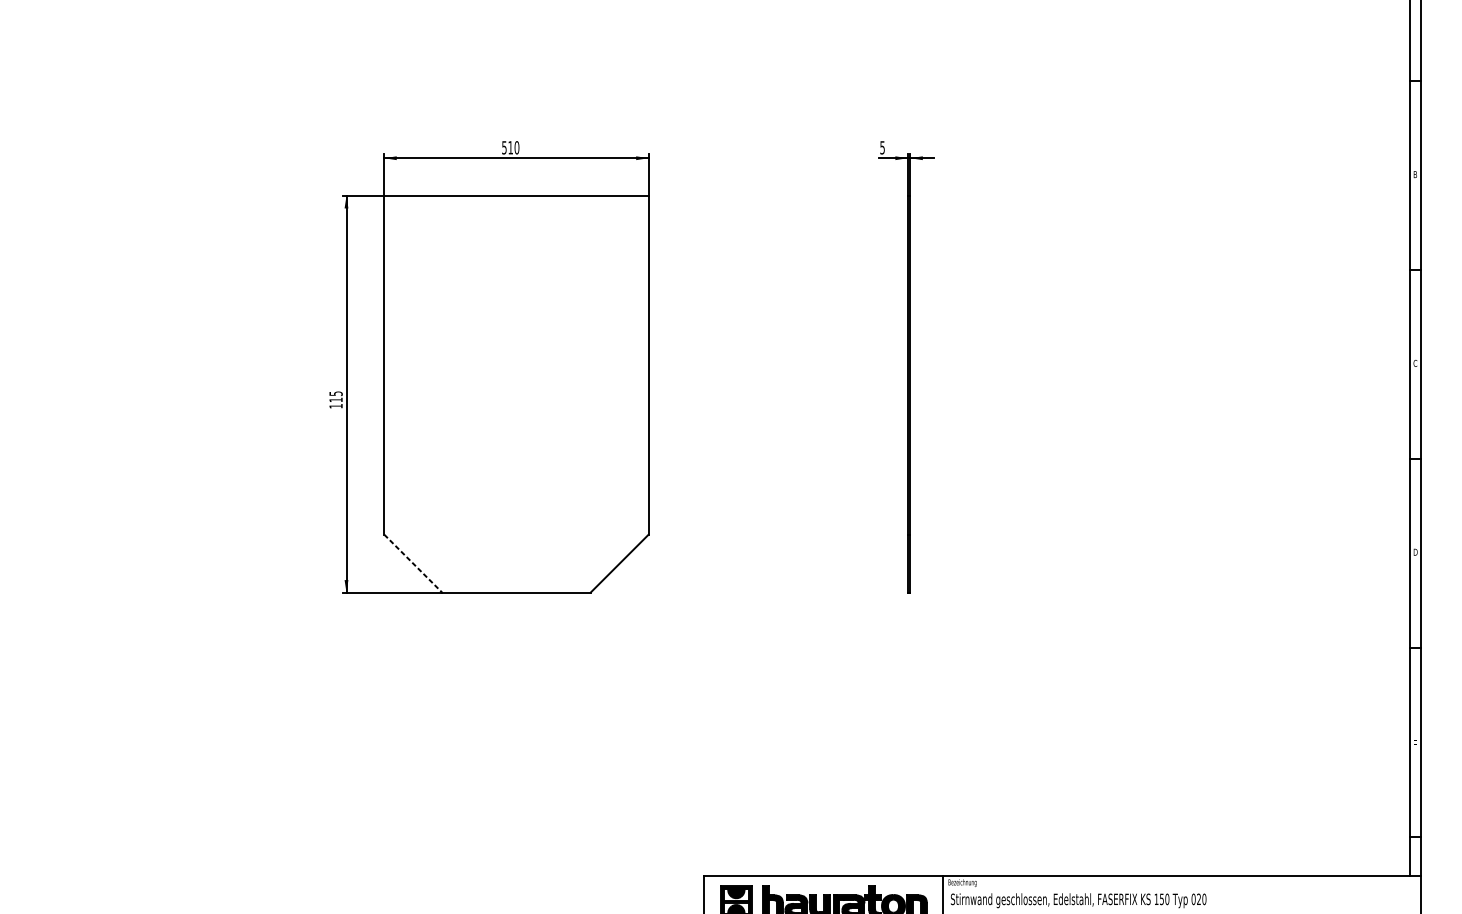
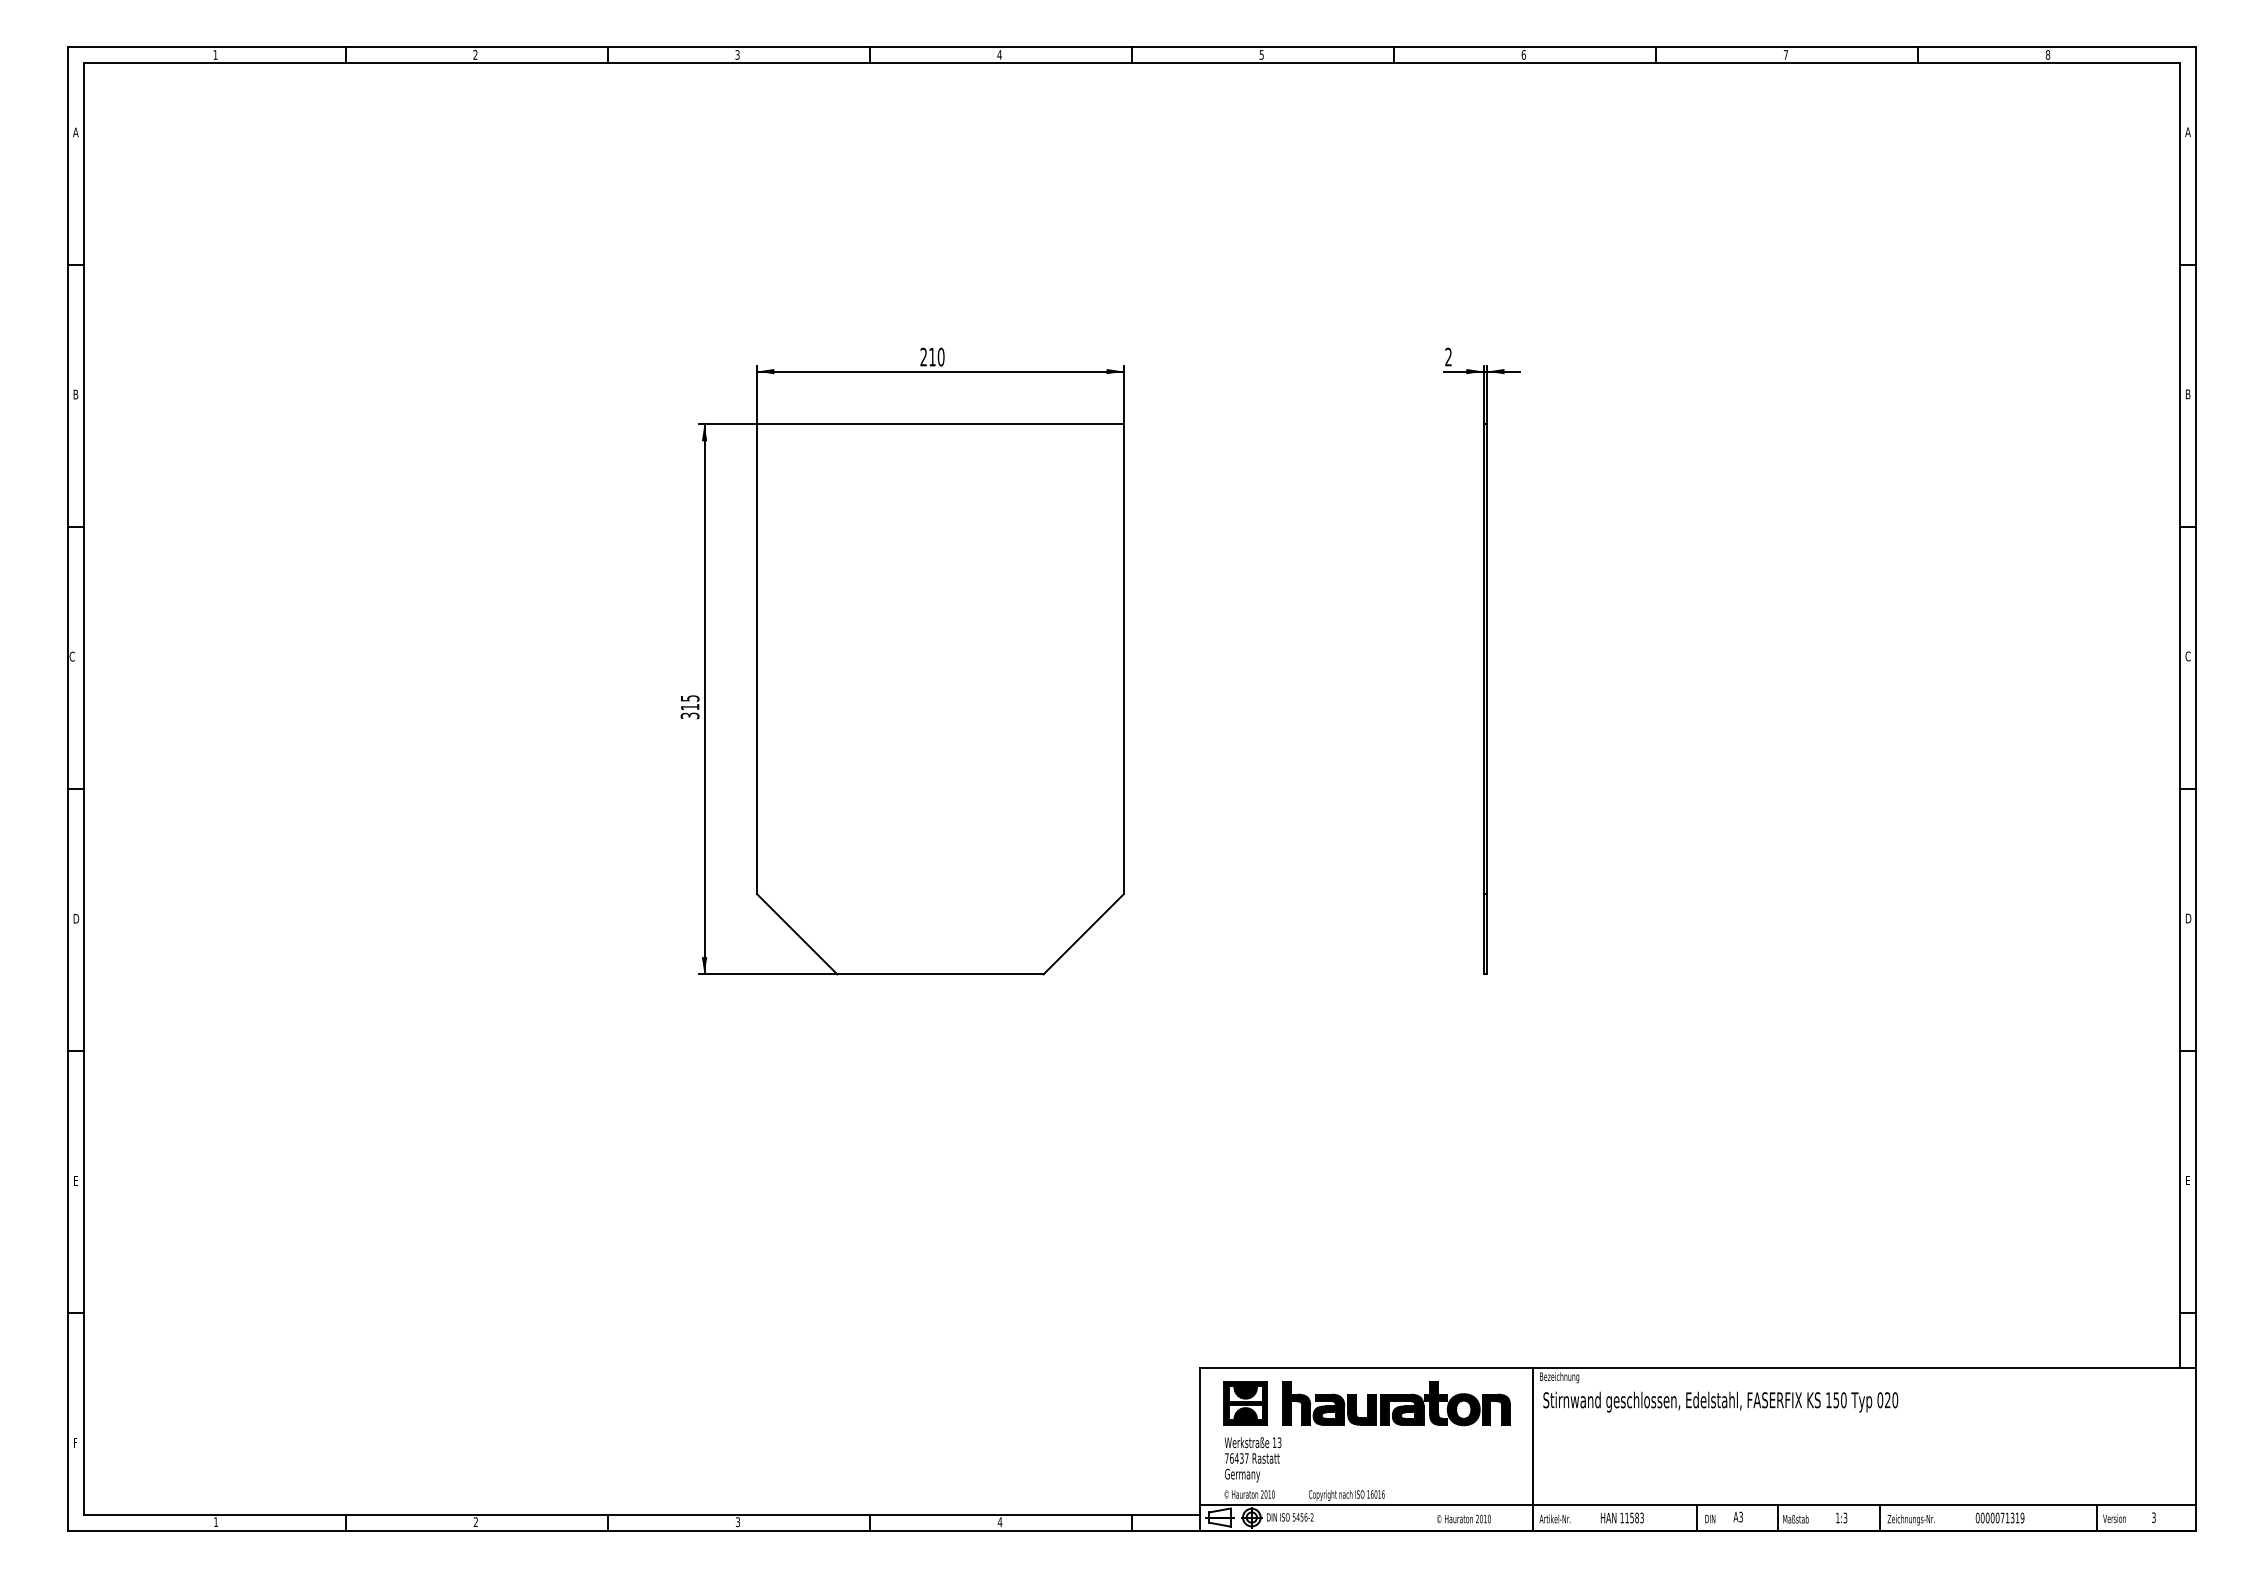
text: (504, 147) -> (923, 356), 510 -> 210
text: (882, 147) -> (1448, 356), 5 -> 2
text: (335, 406) -> (689, 715), 115 -> 315
line: (413, 563) -> (797, 934), dashed -> solid

